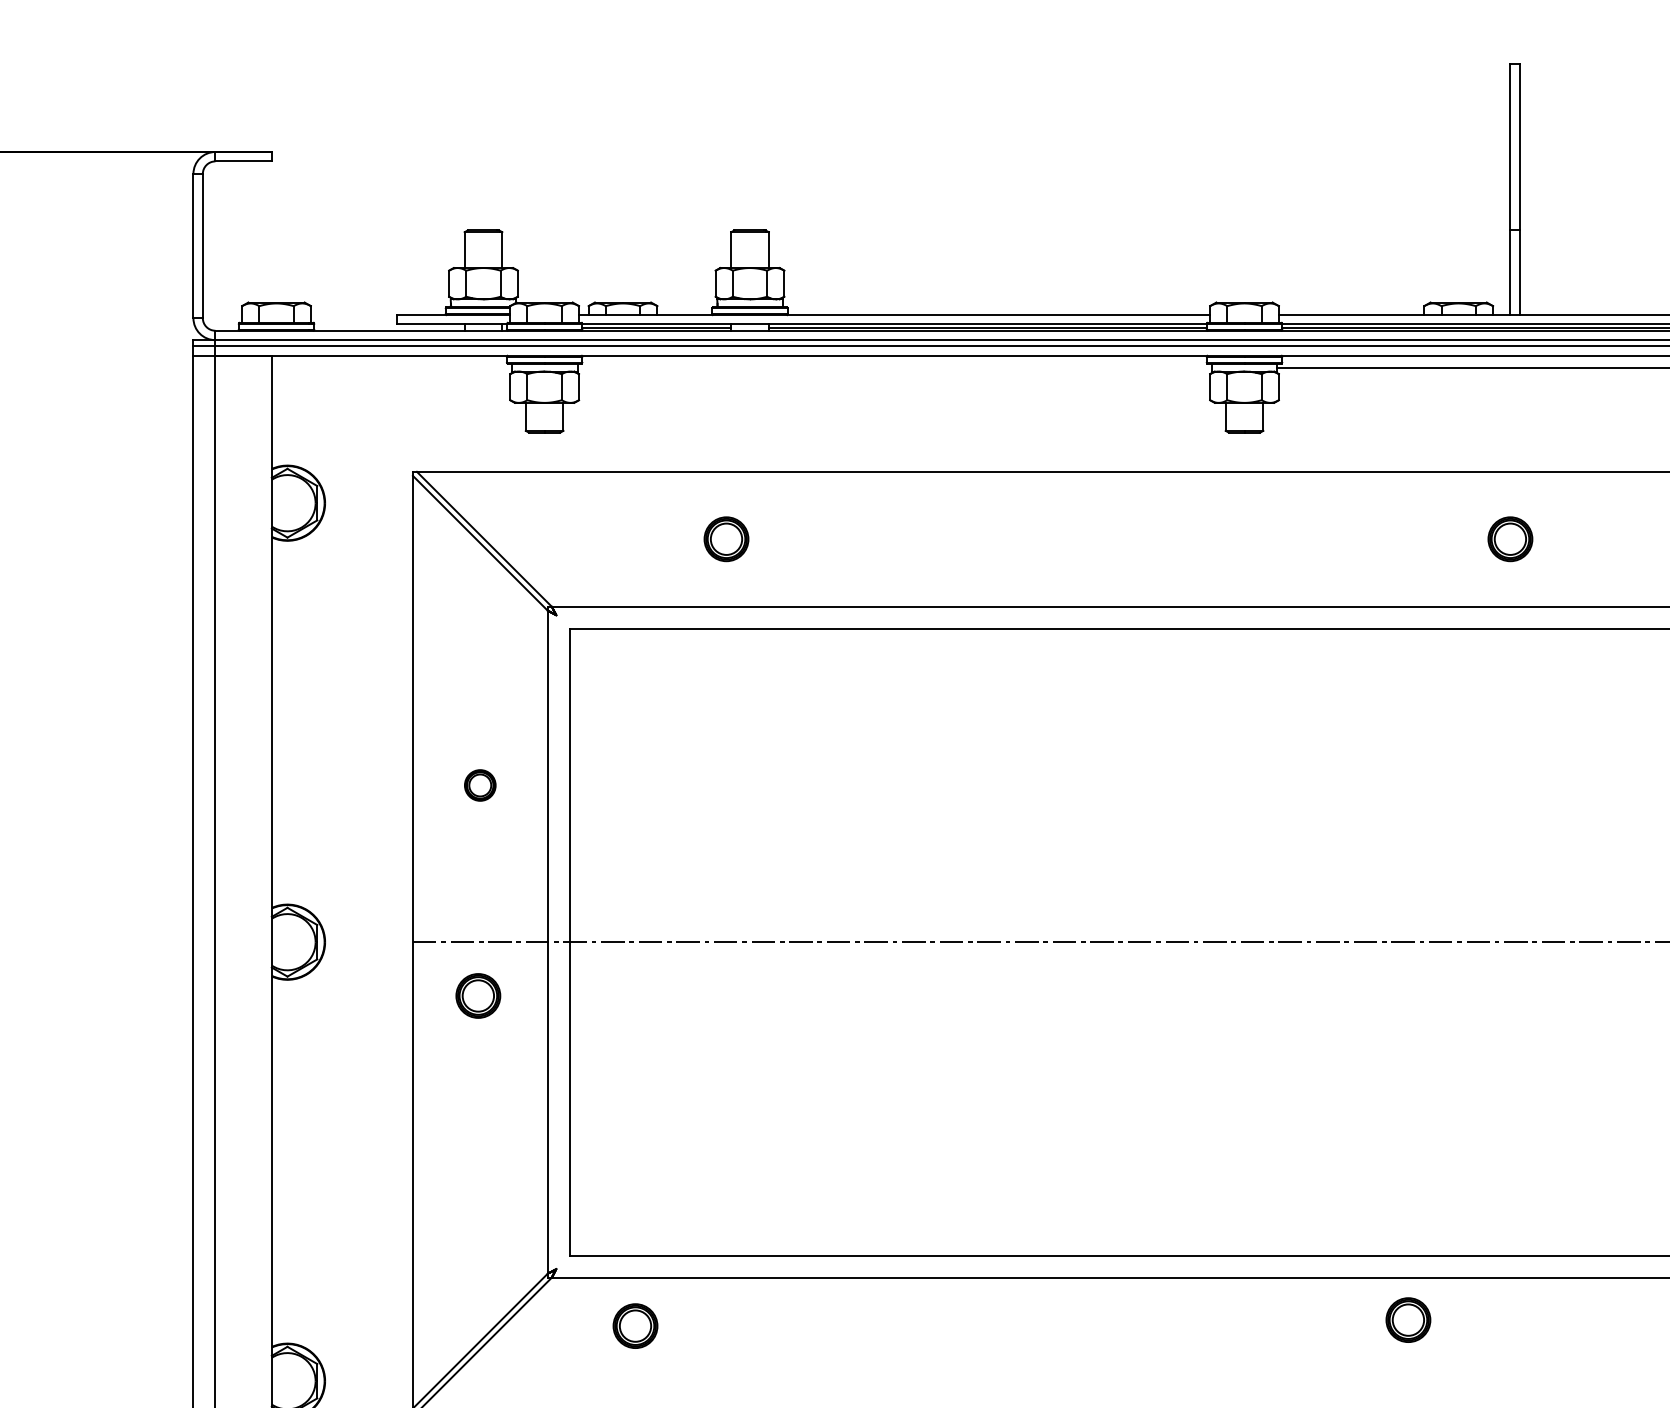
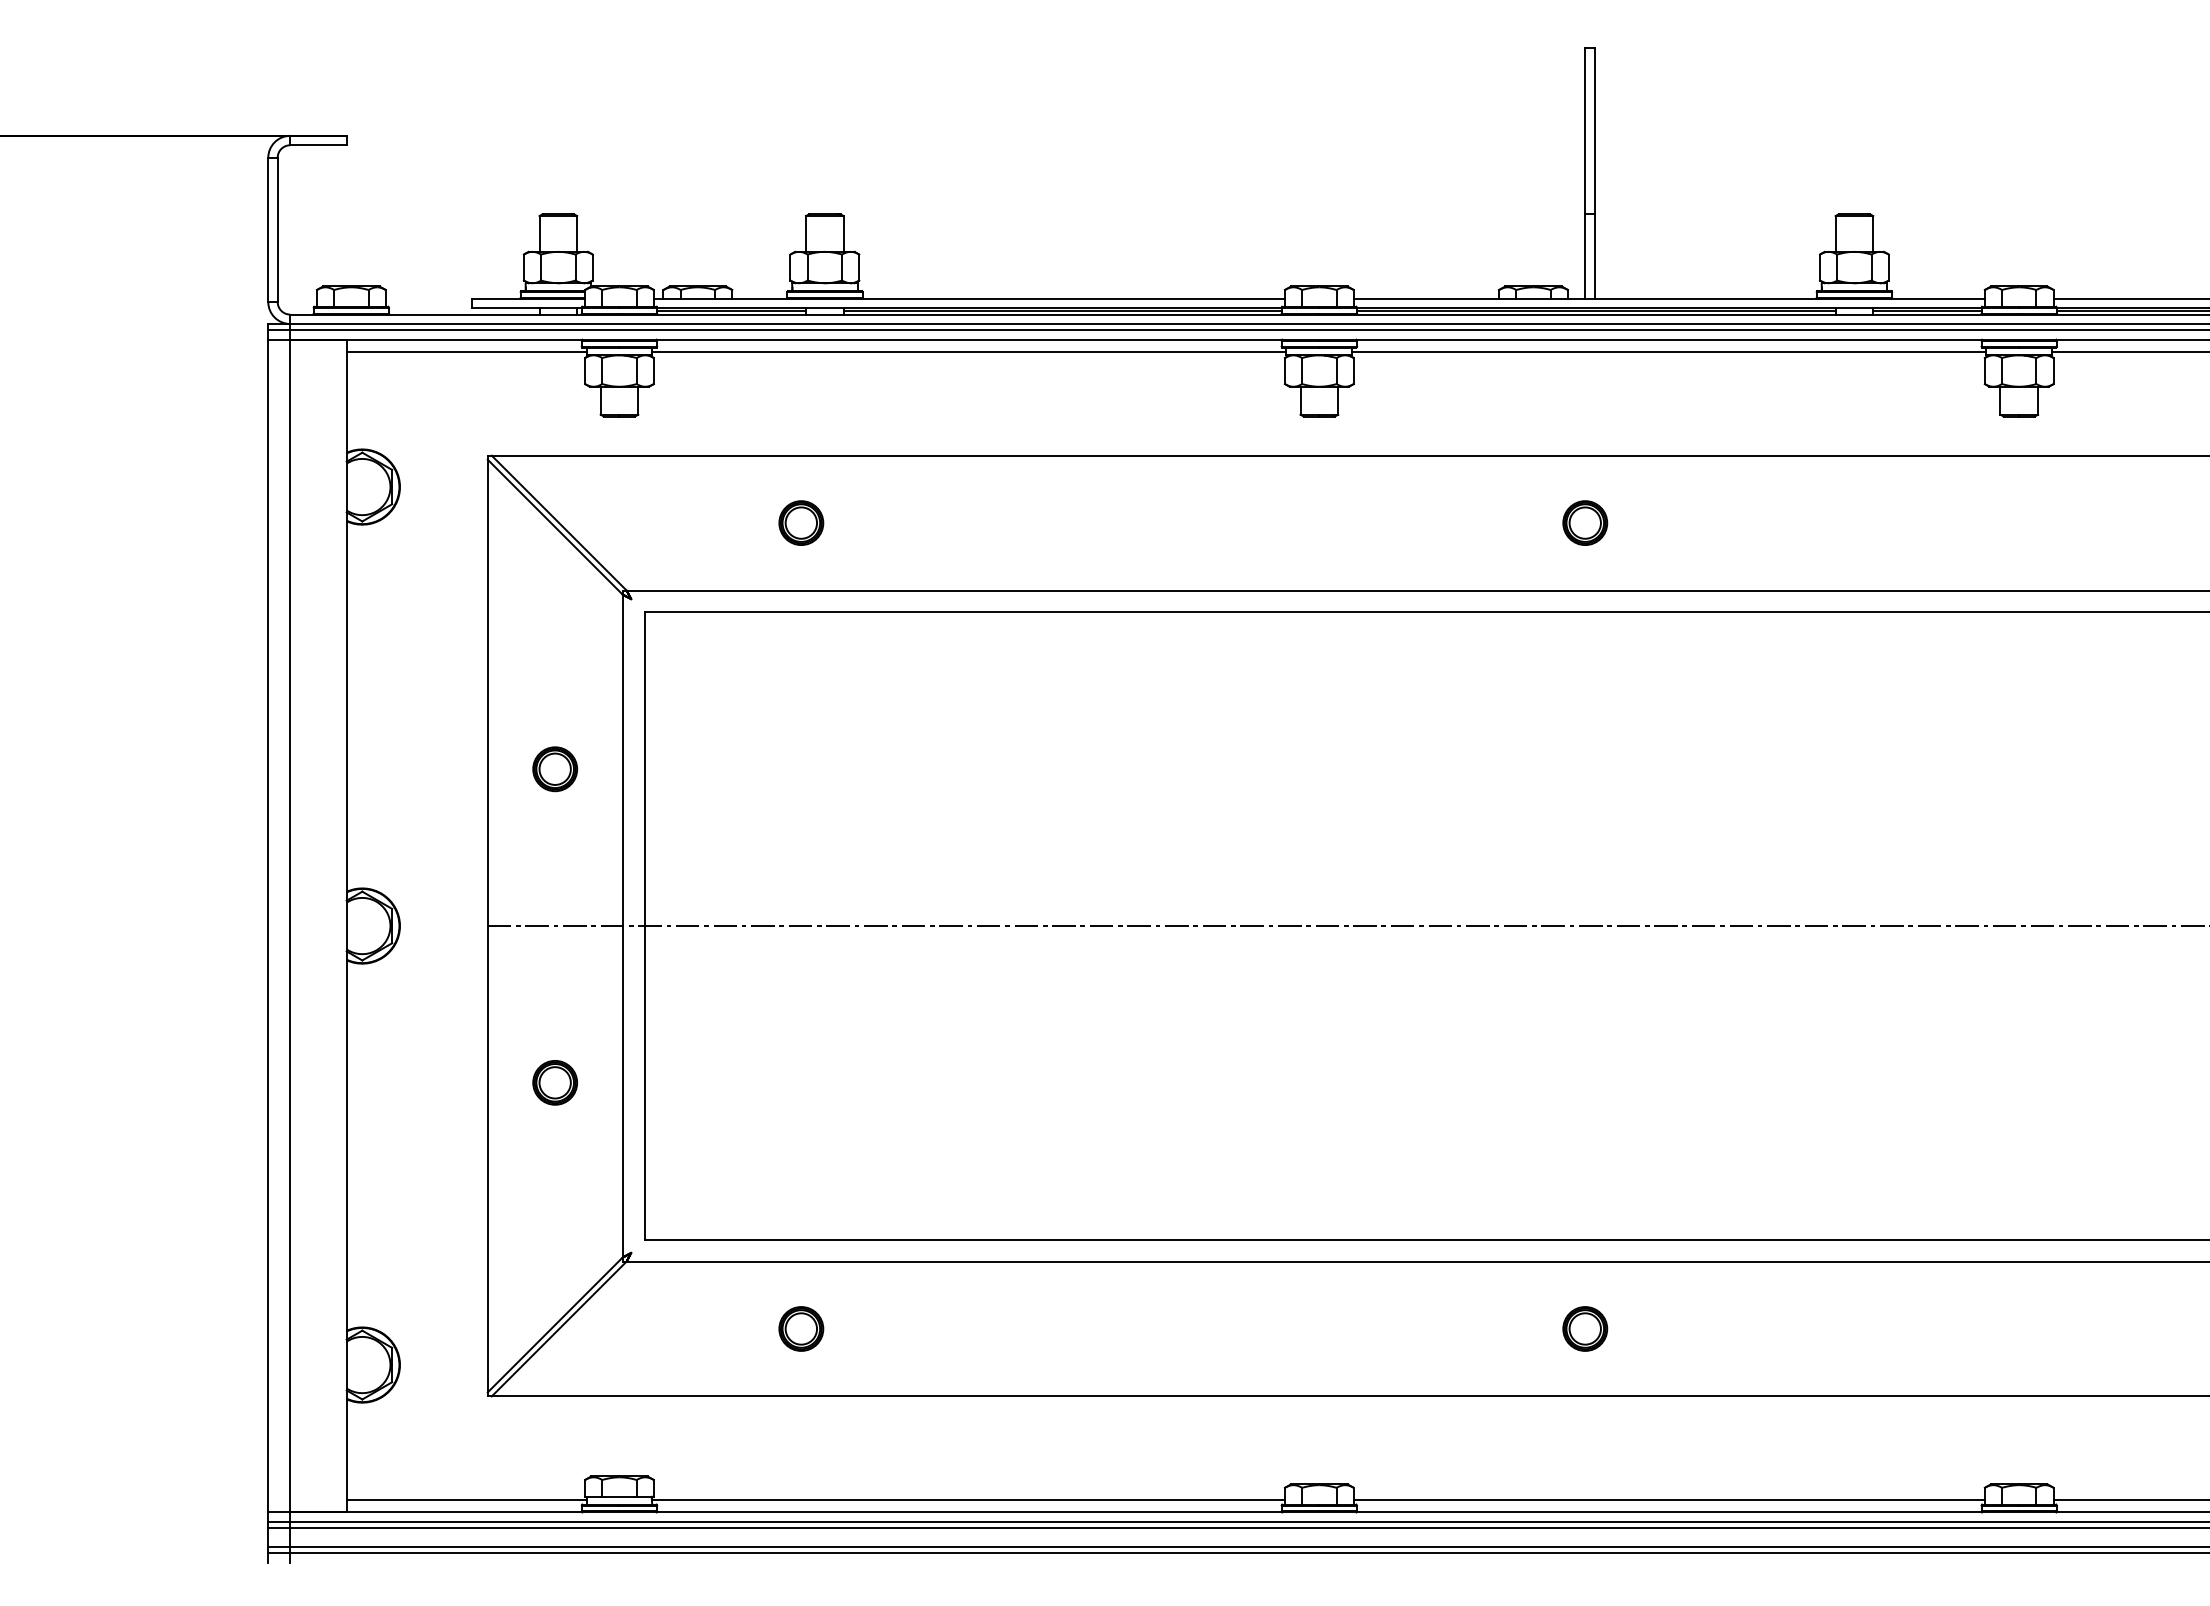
line: (391, 368) -> (466, 352), added
line: (894, 368) -> (969, 352), added
part: (479, 785) -> (554, 769), size x1.43
part: (477, 995) -> (554, 1082), moved
part: (1408, 1319) -> (1585, 1328), moved
part: (635, 1325) -> (801, 1328), moved

